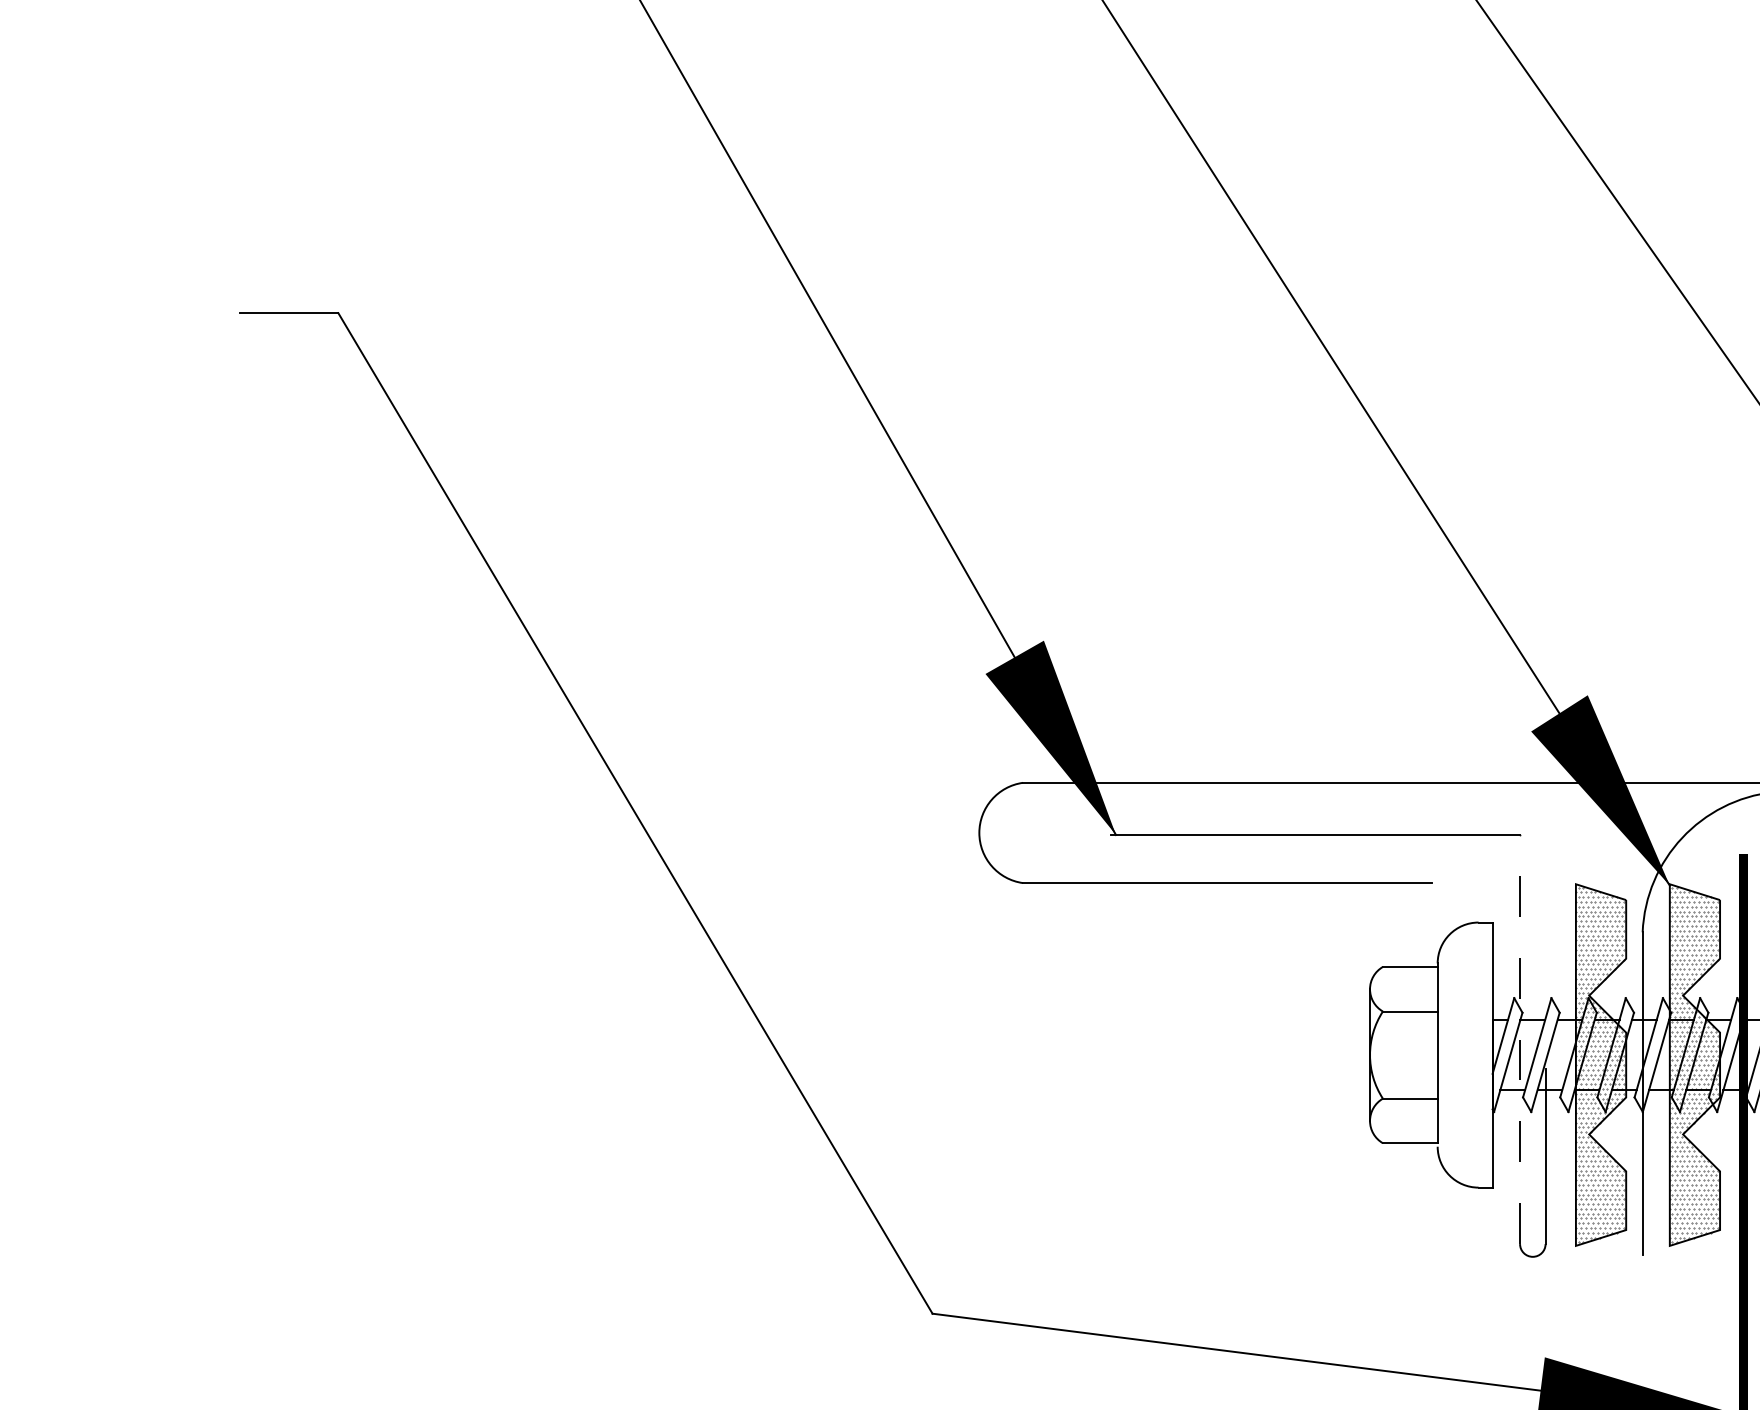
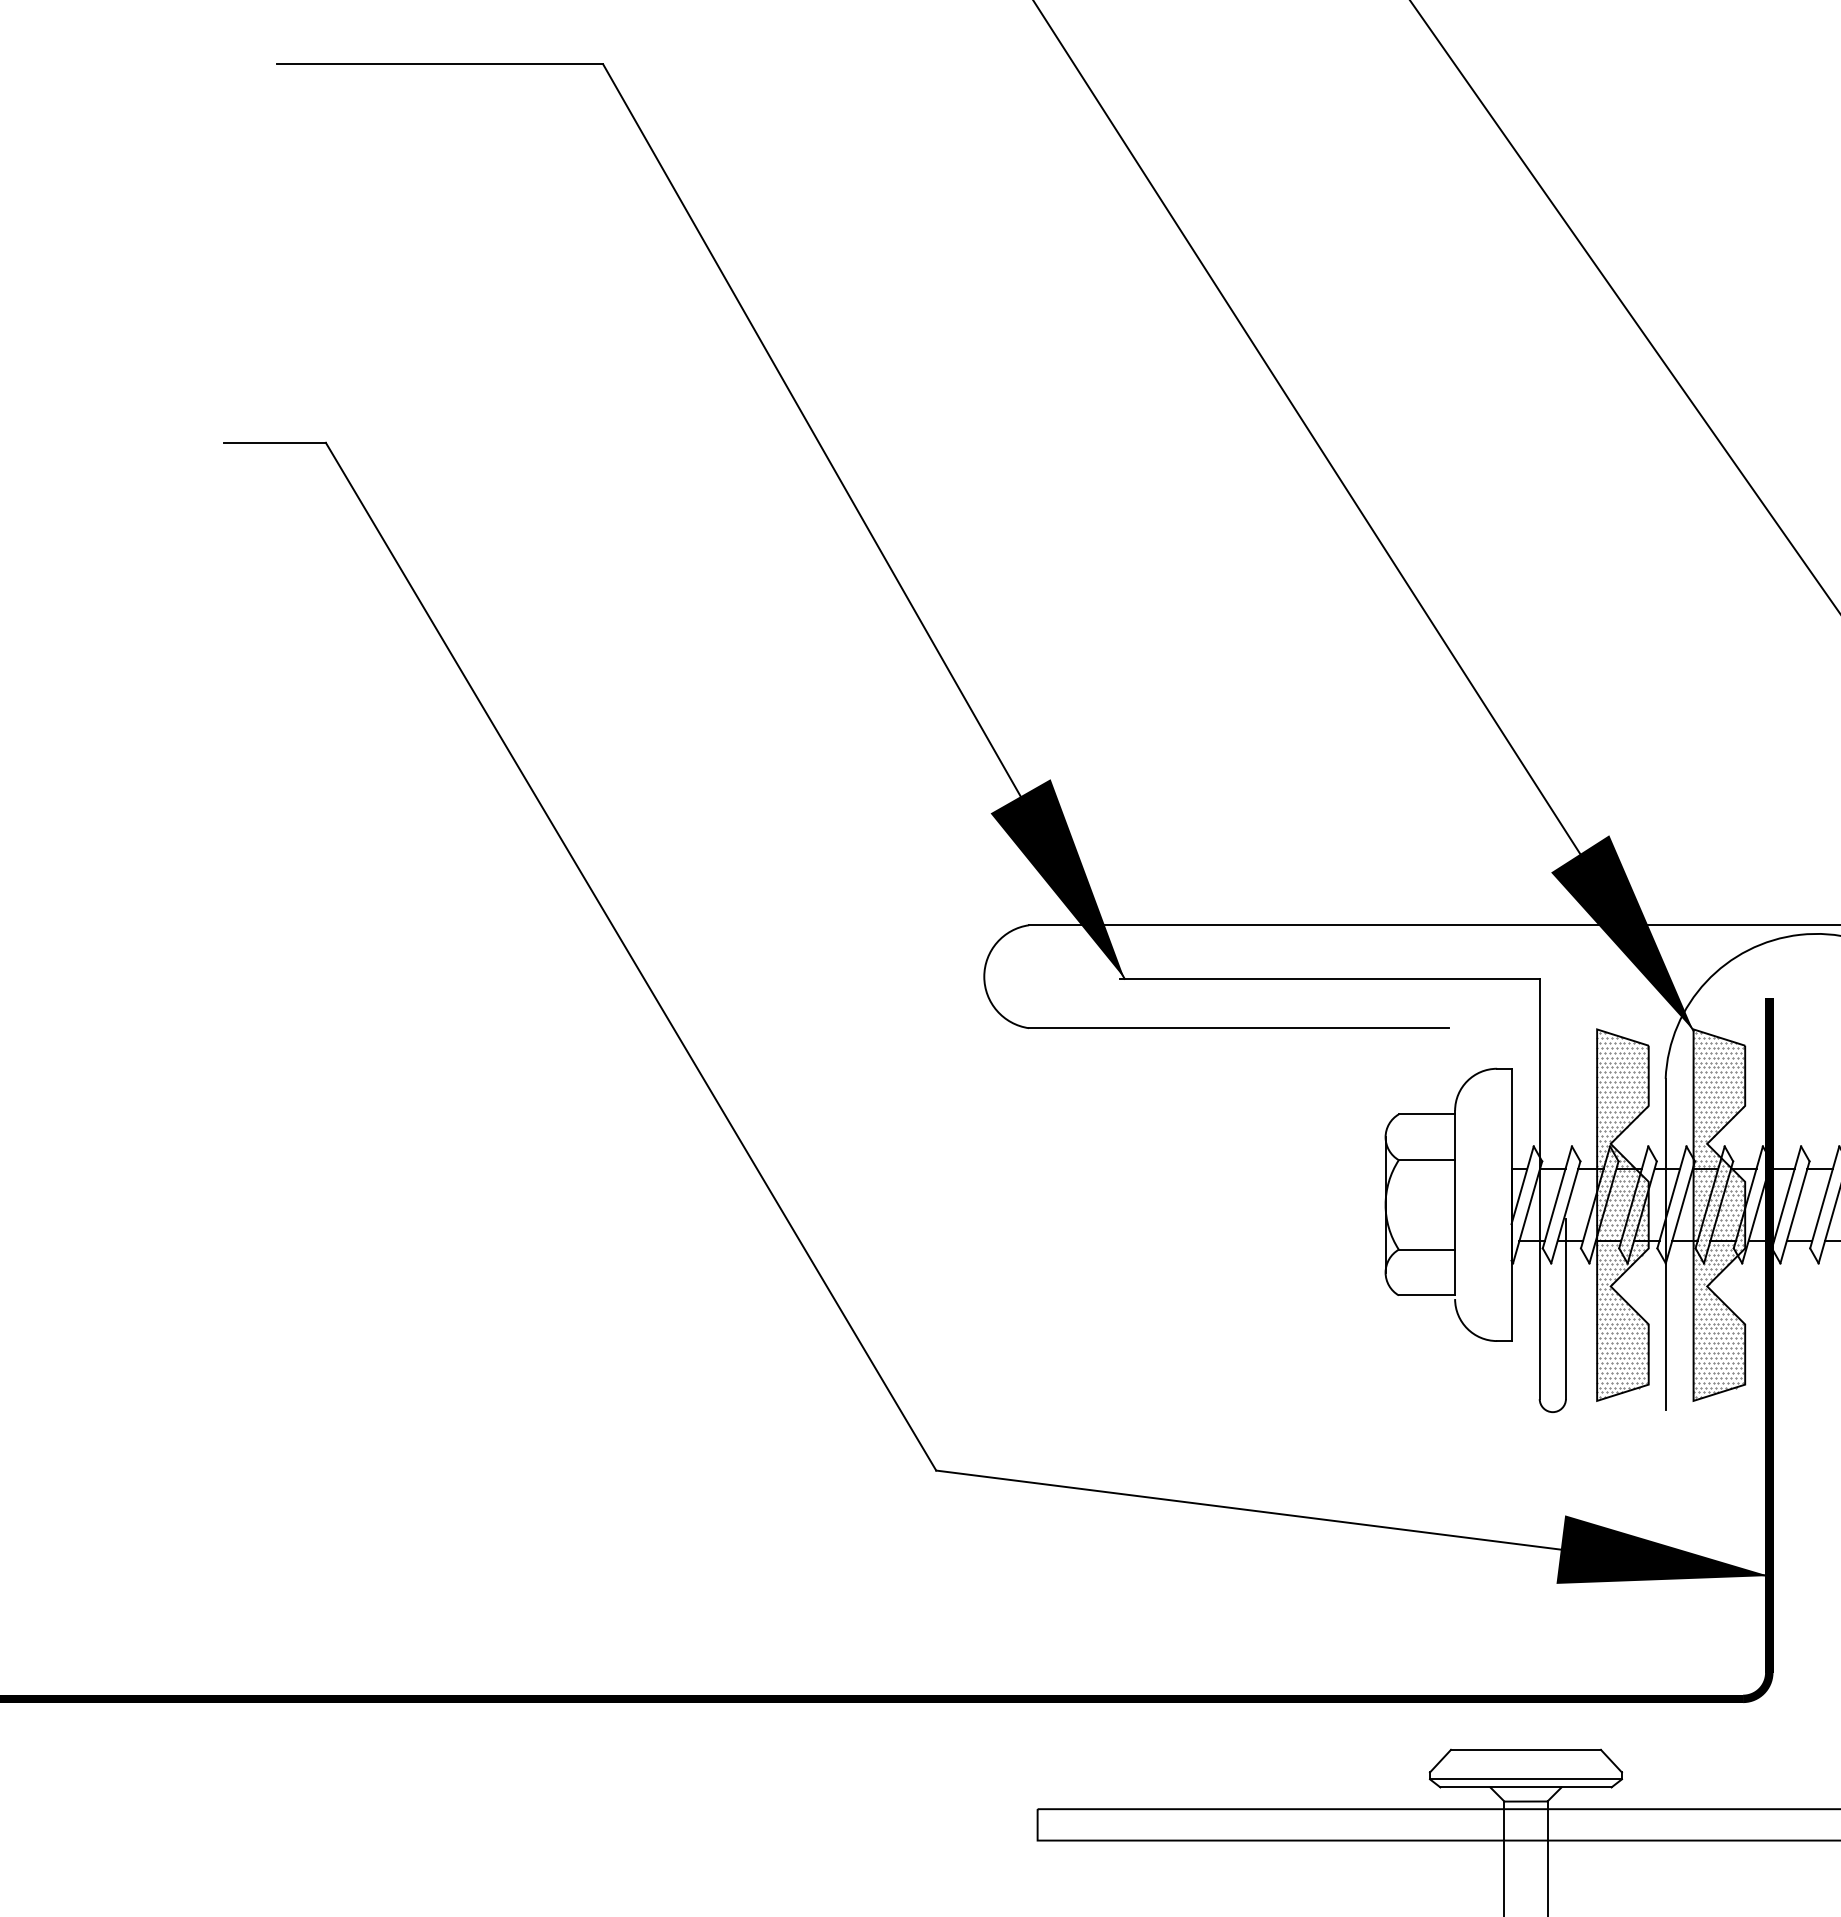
line: (1519, 1039) -> (1539, 1188), dashed -> solid

